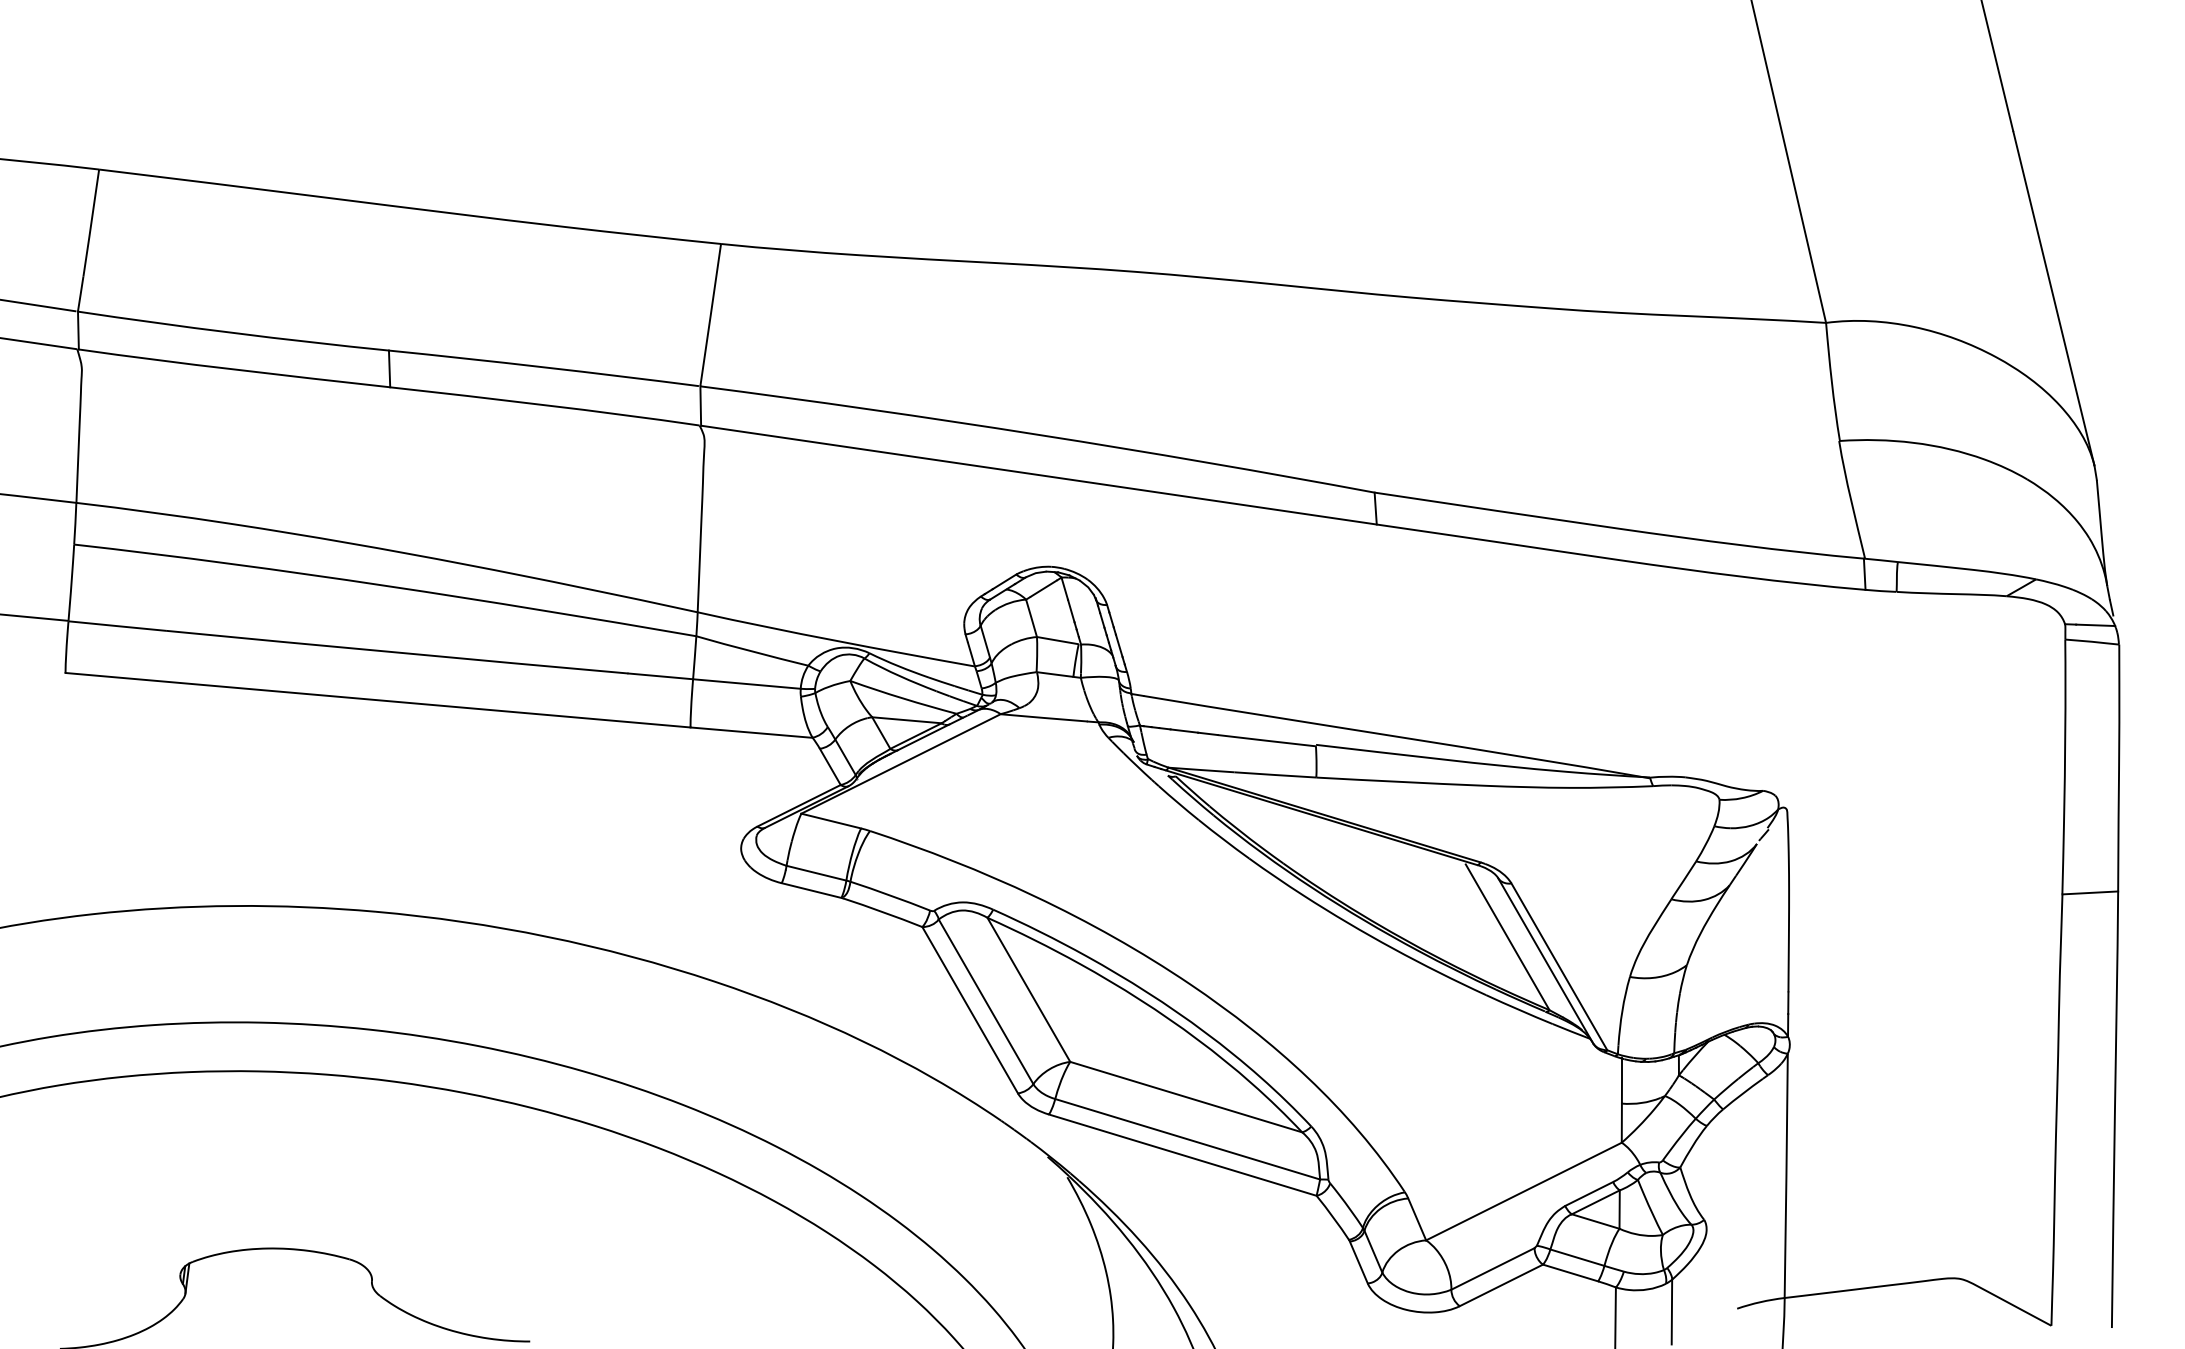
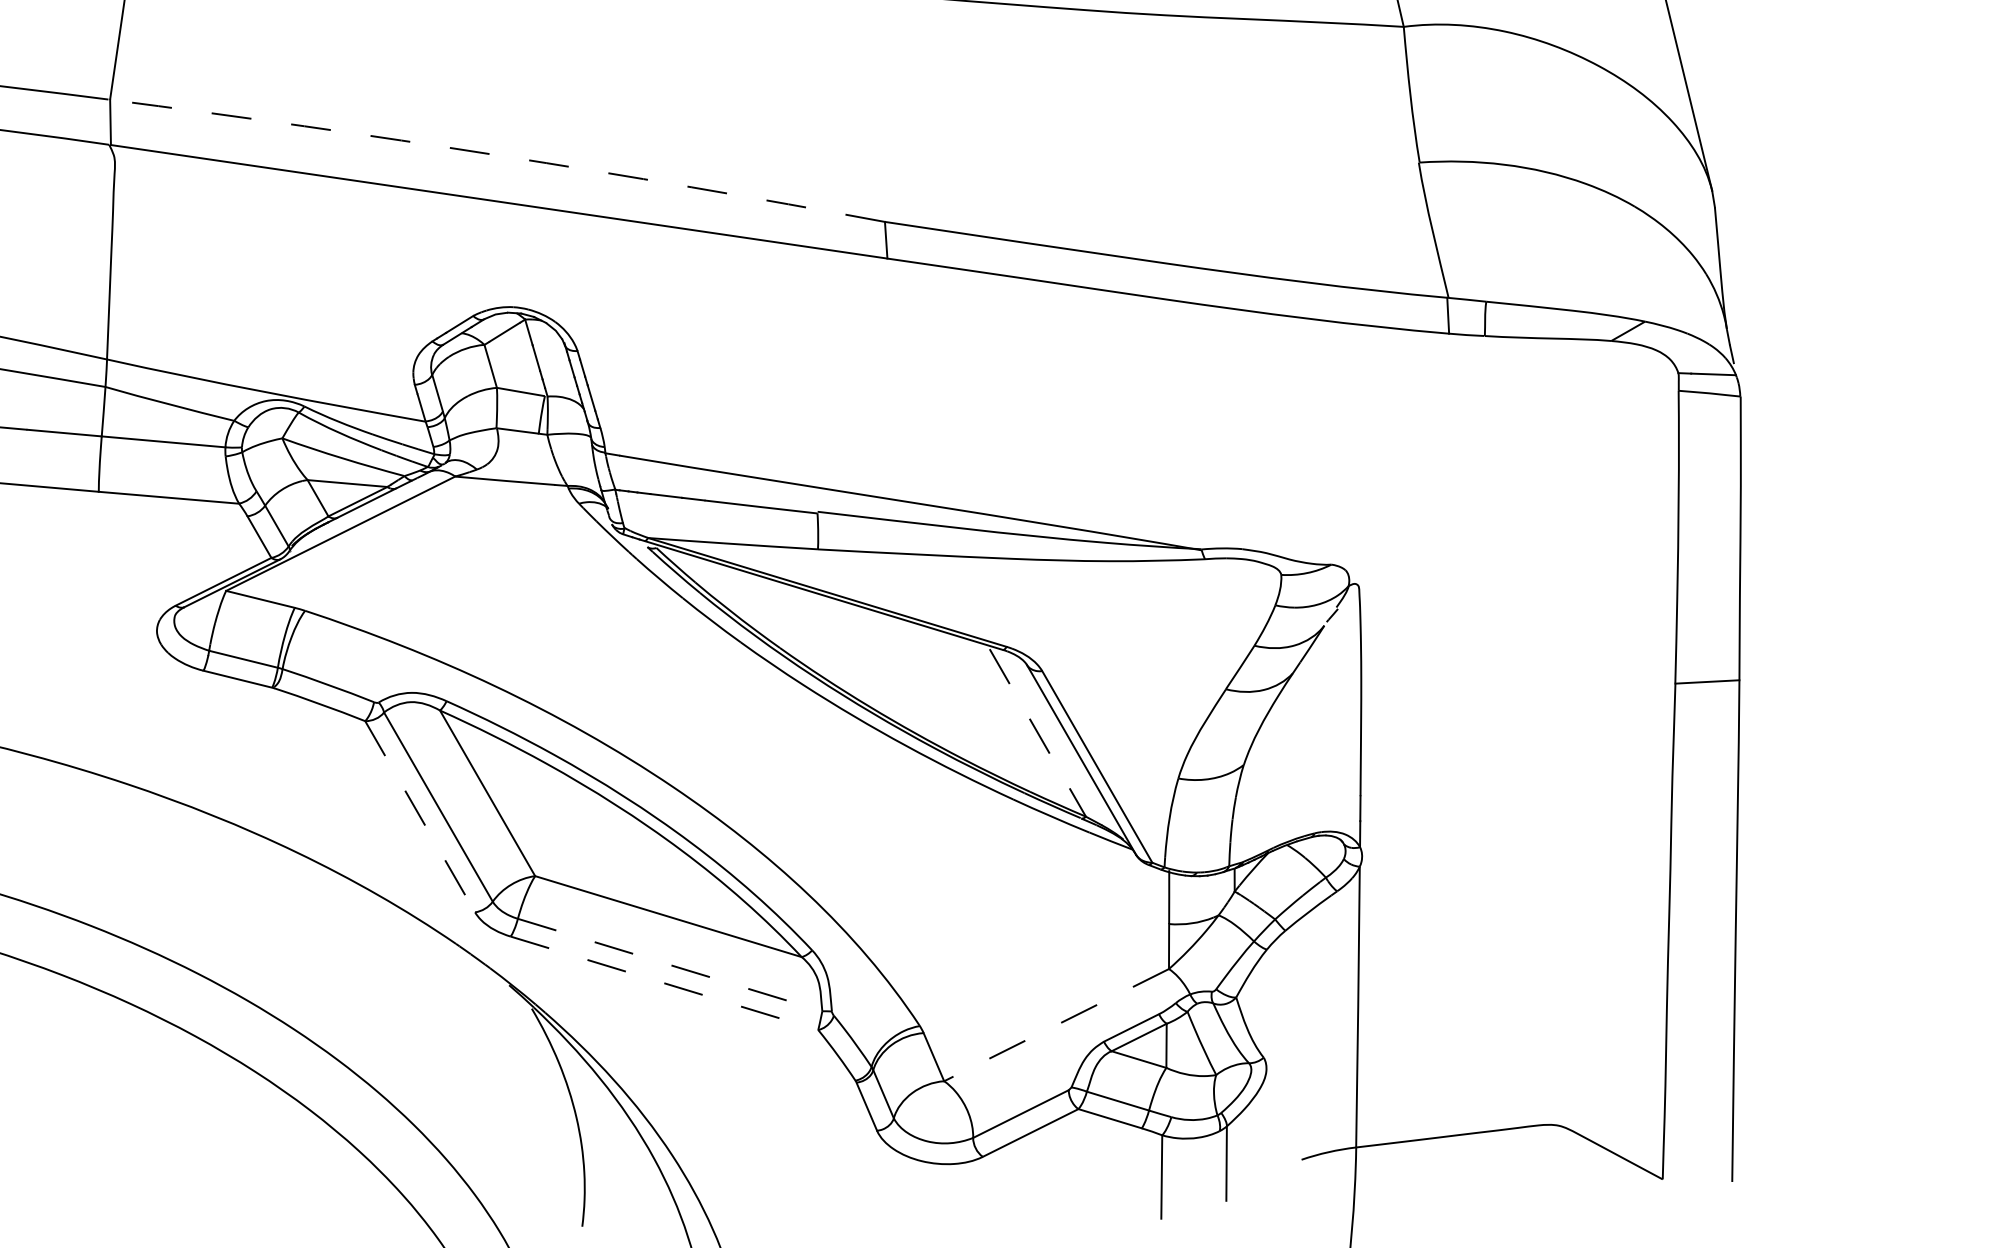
arc: (1038, 434) -> (498, 155), solid -> dashed
line: (1507, 937) -> (1037, 733), solid -> dashed
line: (970, 1010) -> (420, 817), solid -> dashed
line: (1188, 1139) -> (671, 965), solid -> dashed
line: (1182, 1155) -> (664, 983), solid -> dashed
line: (1523, 1191) -> (1056, 1025), solid -> dashed

